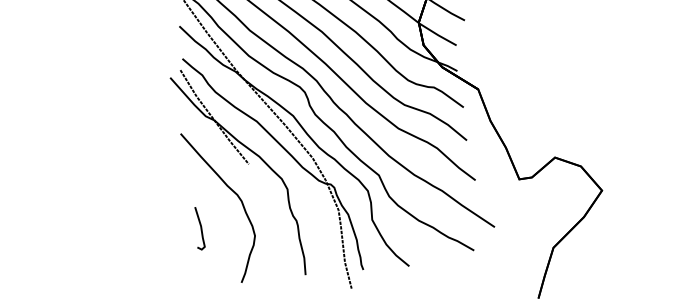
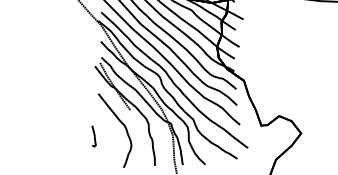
curve: (198, 229) -> (93, 136), moved

